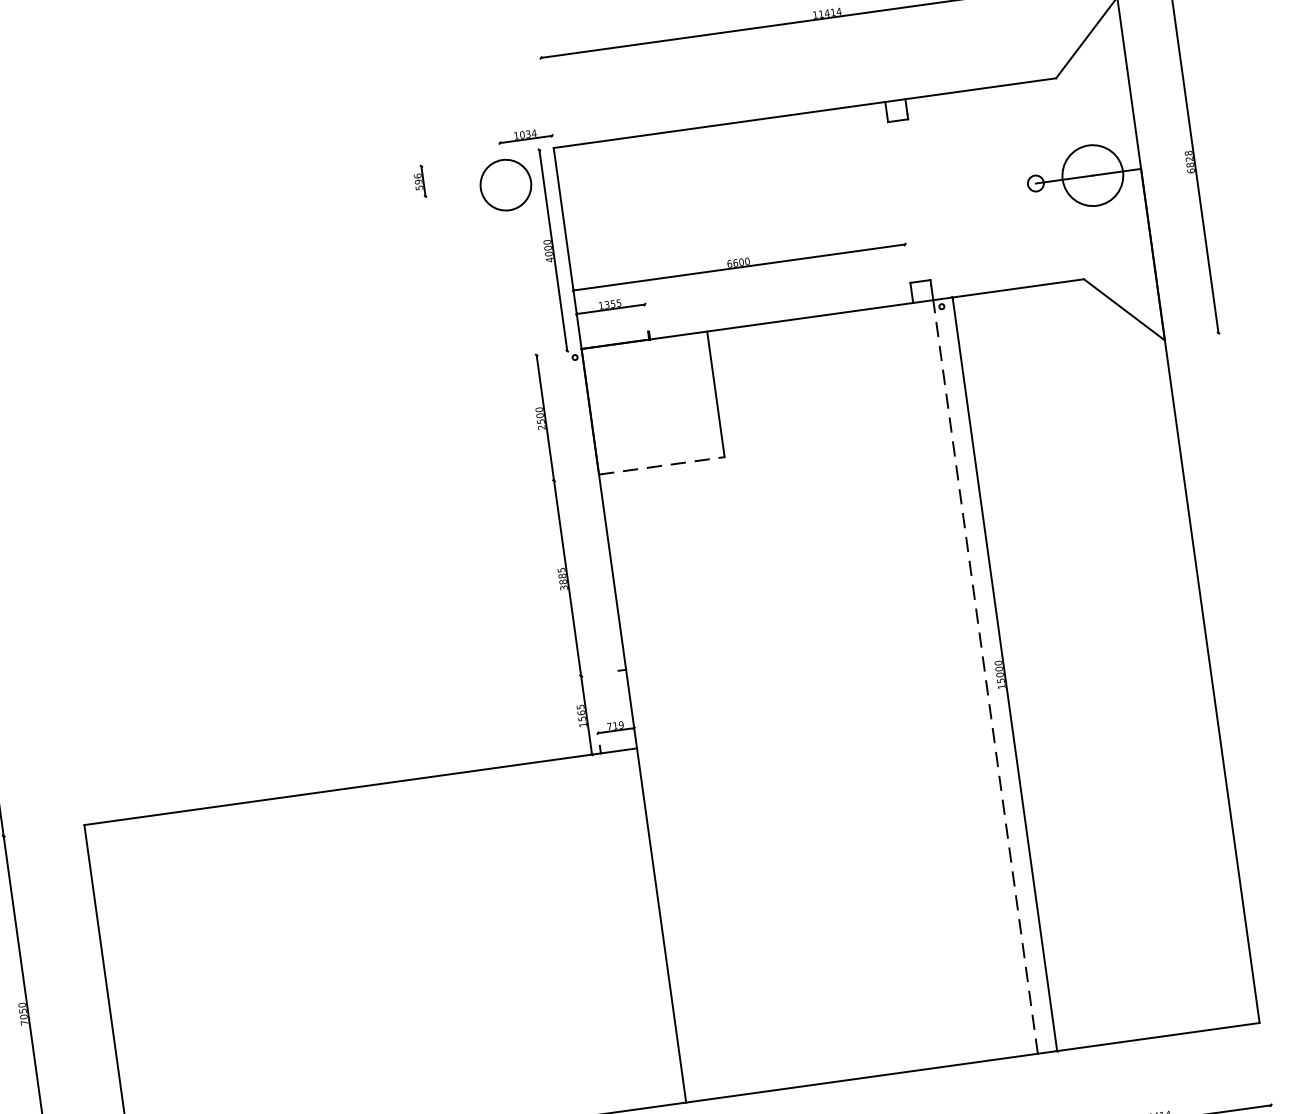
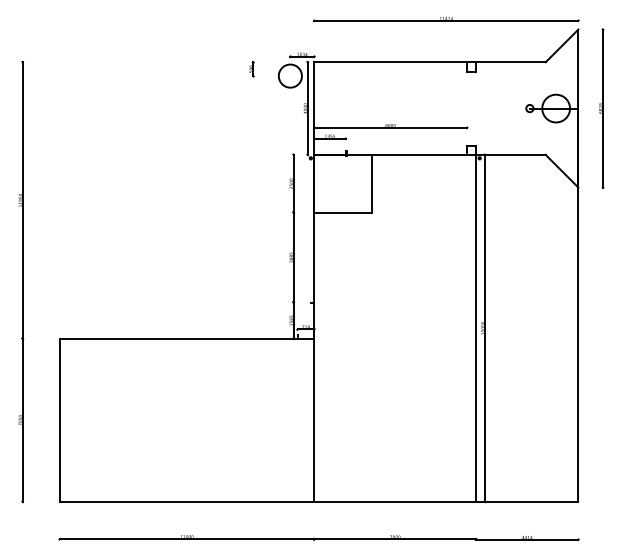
line: (662, 465) -> (343, 212), dashed -> solid
line: (986, 677) -> (476, 328), dashed -> solid

